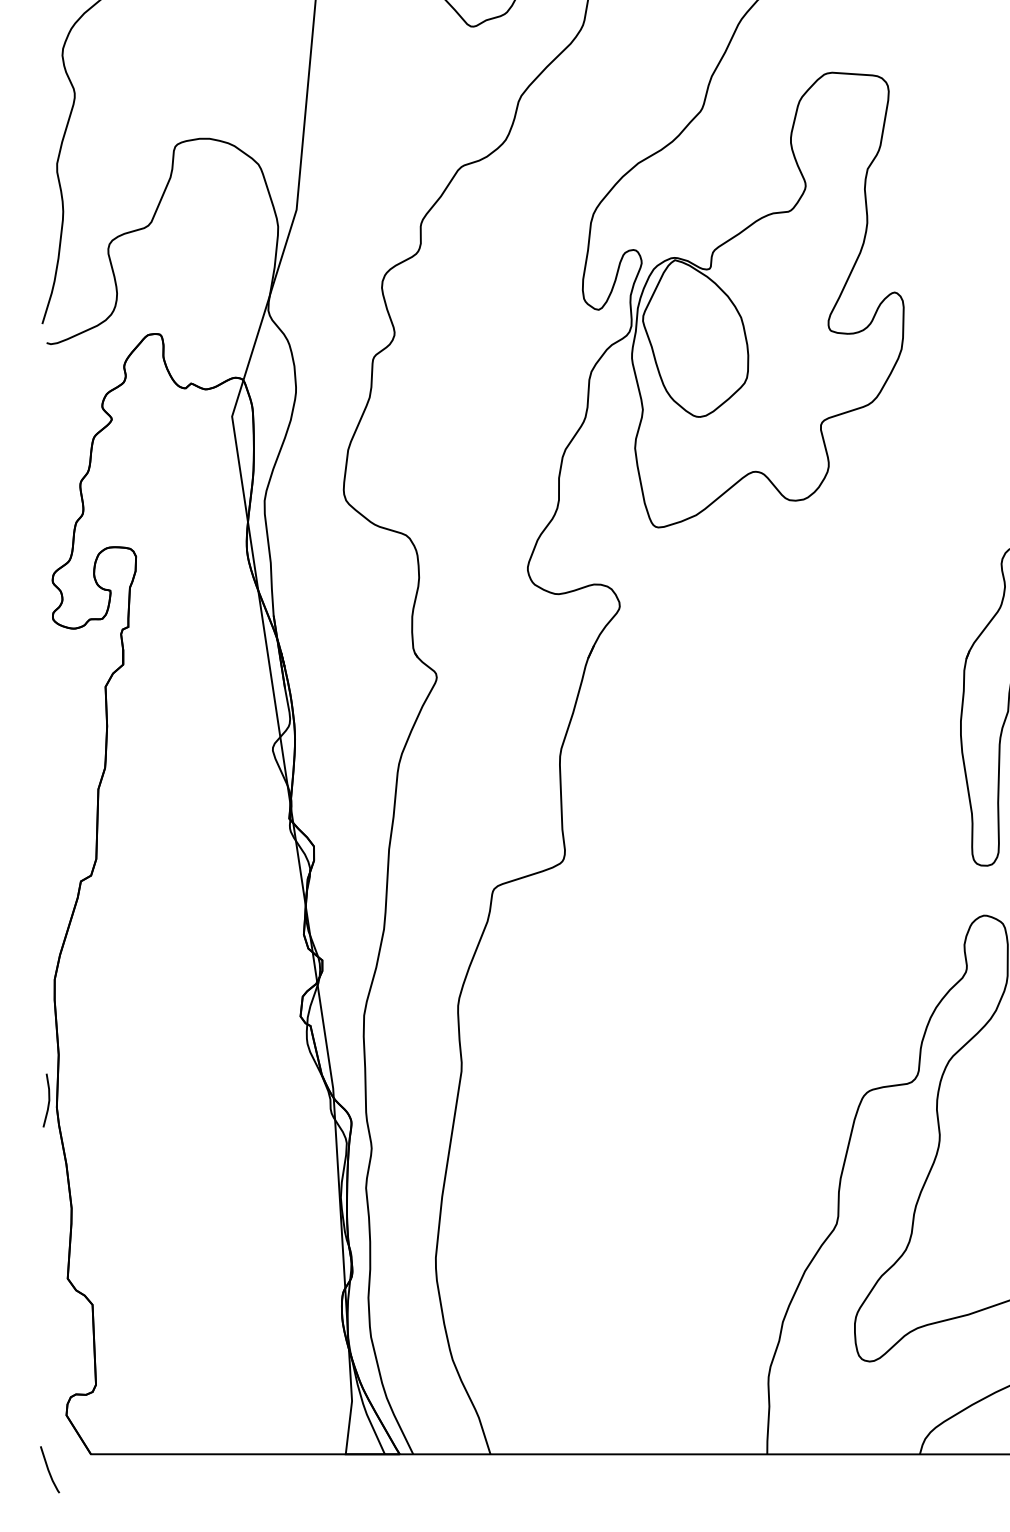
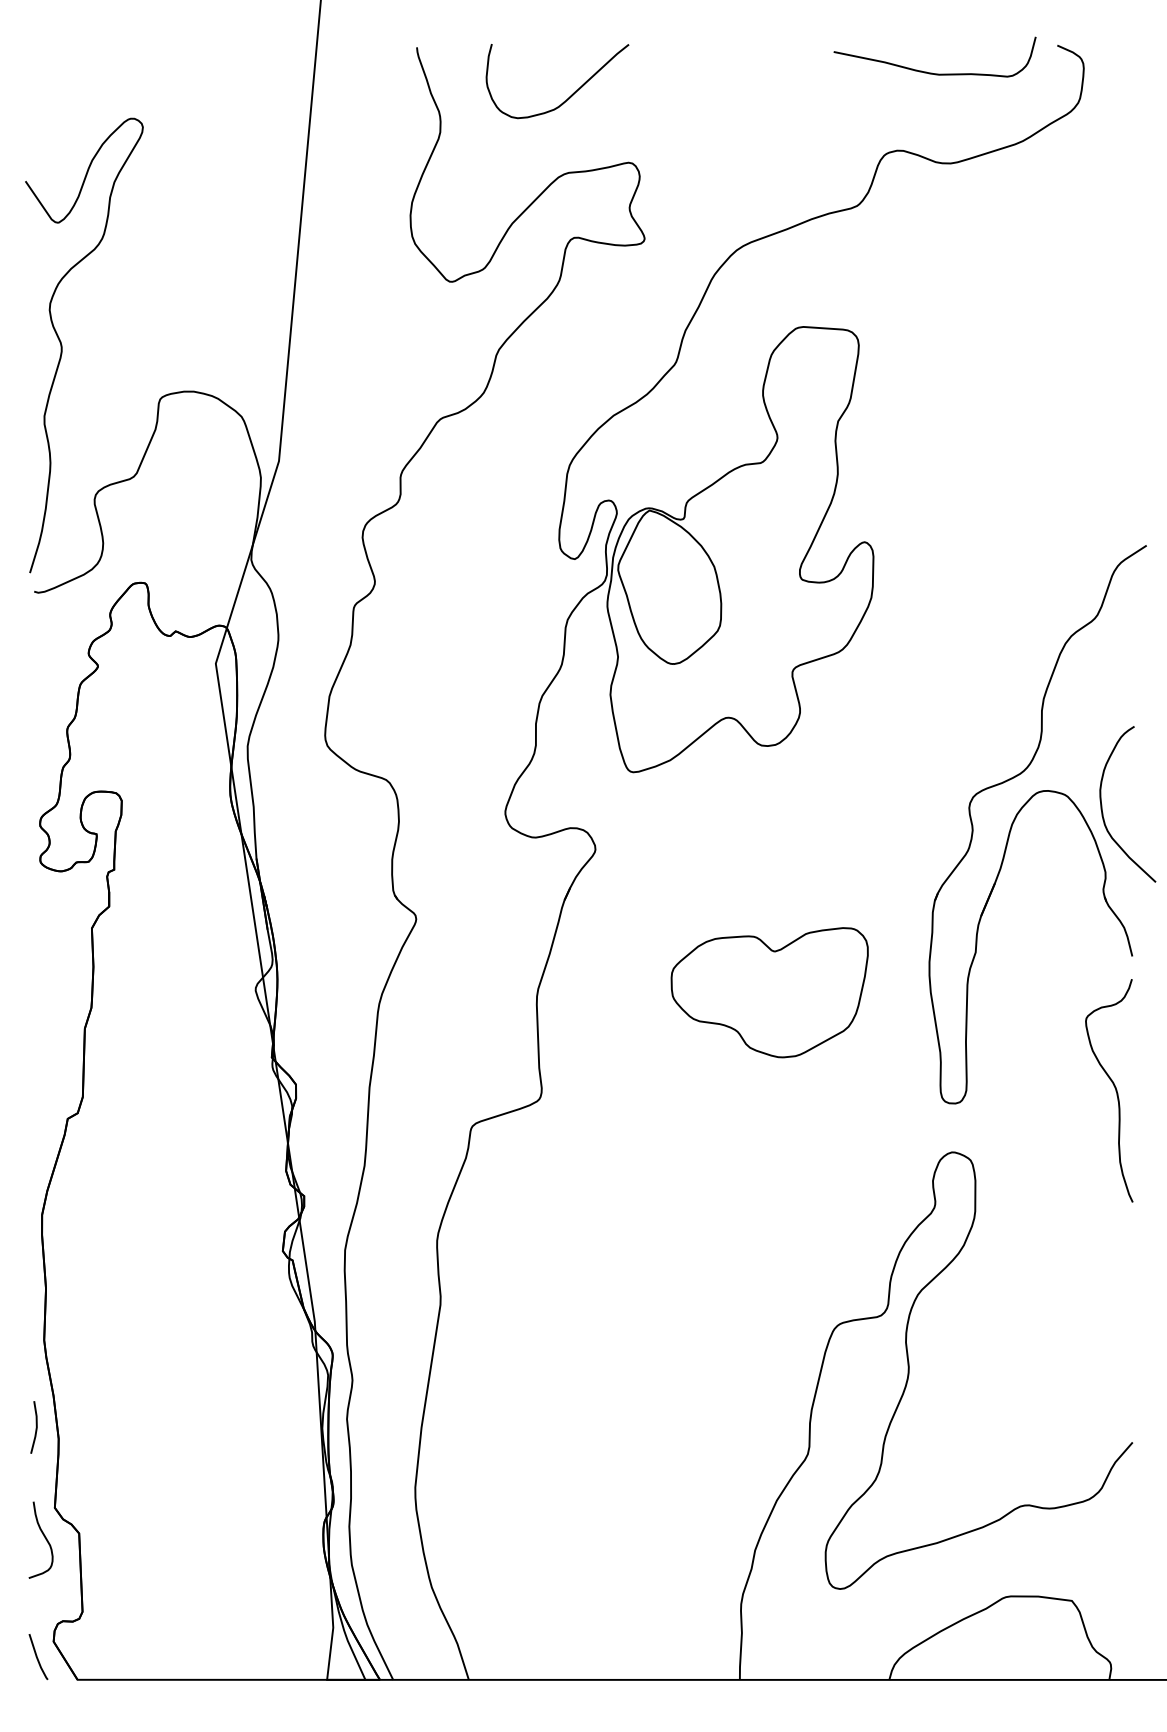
part: (797, 752) -> (769, 992), added
line: (47, 1100) -> (35, 1427), moved
curve: (56, 1307) -> (43, 1536), added
line: (48, 1470) -> (37, 1657), moved

